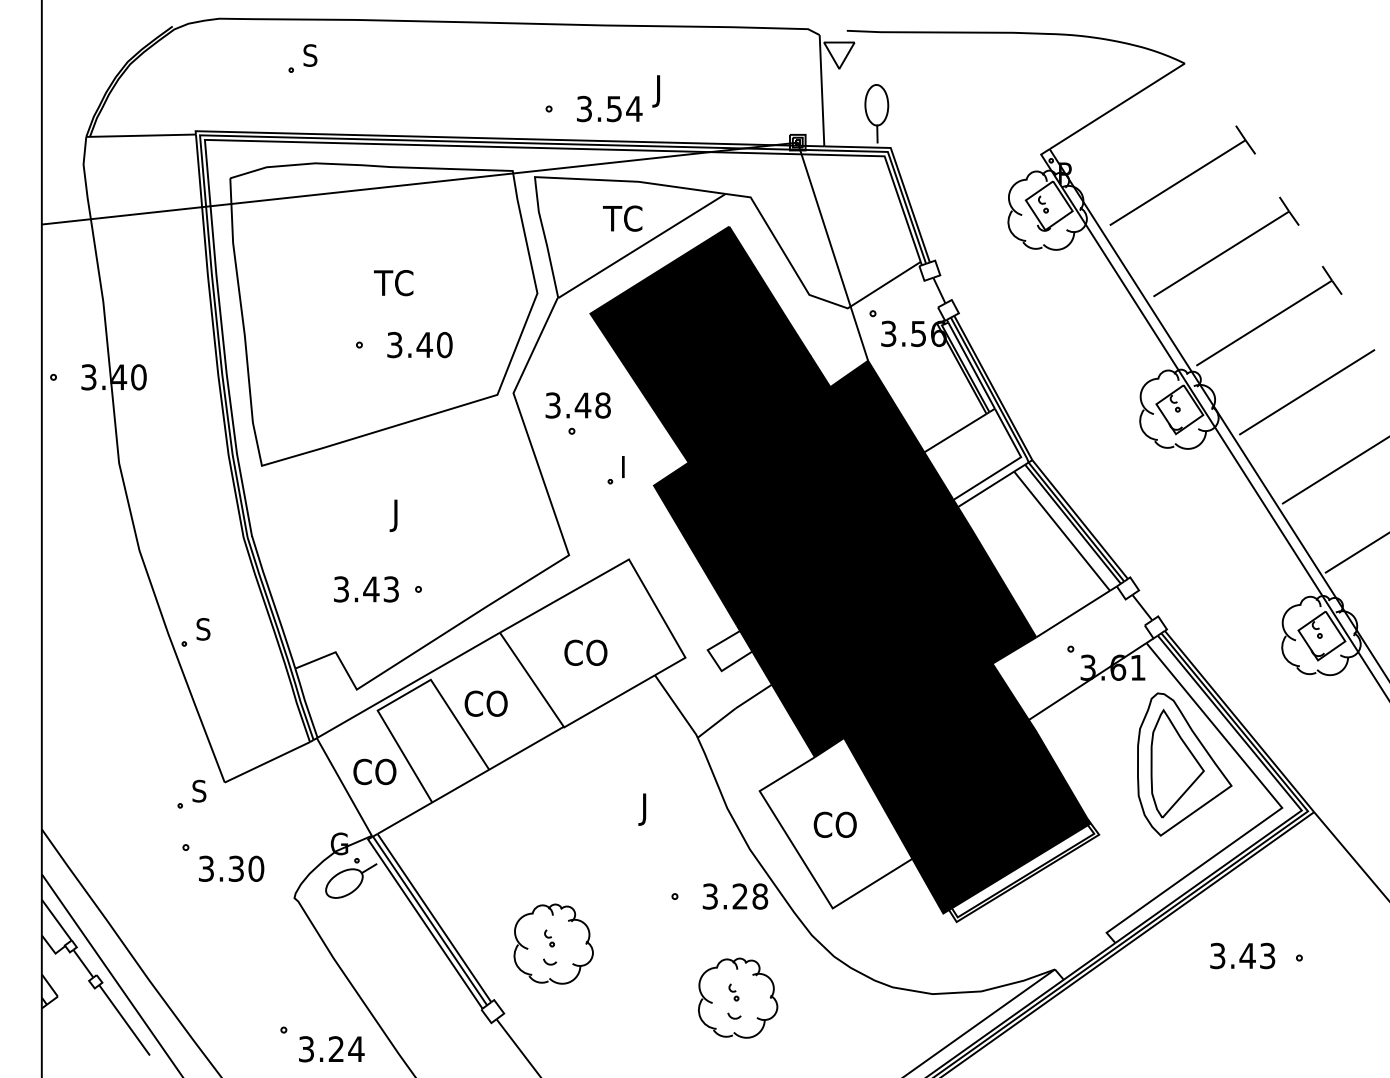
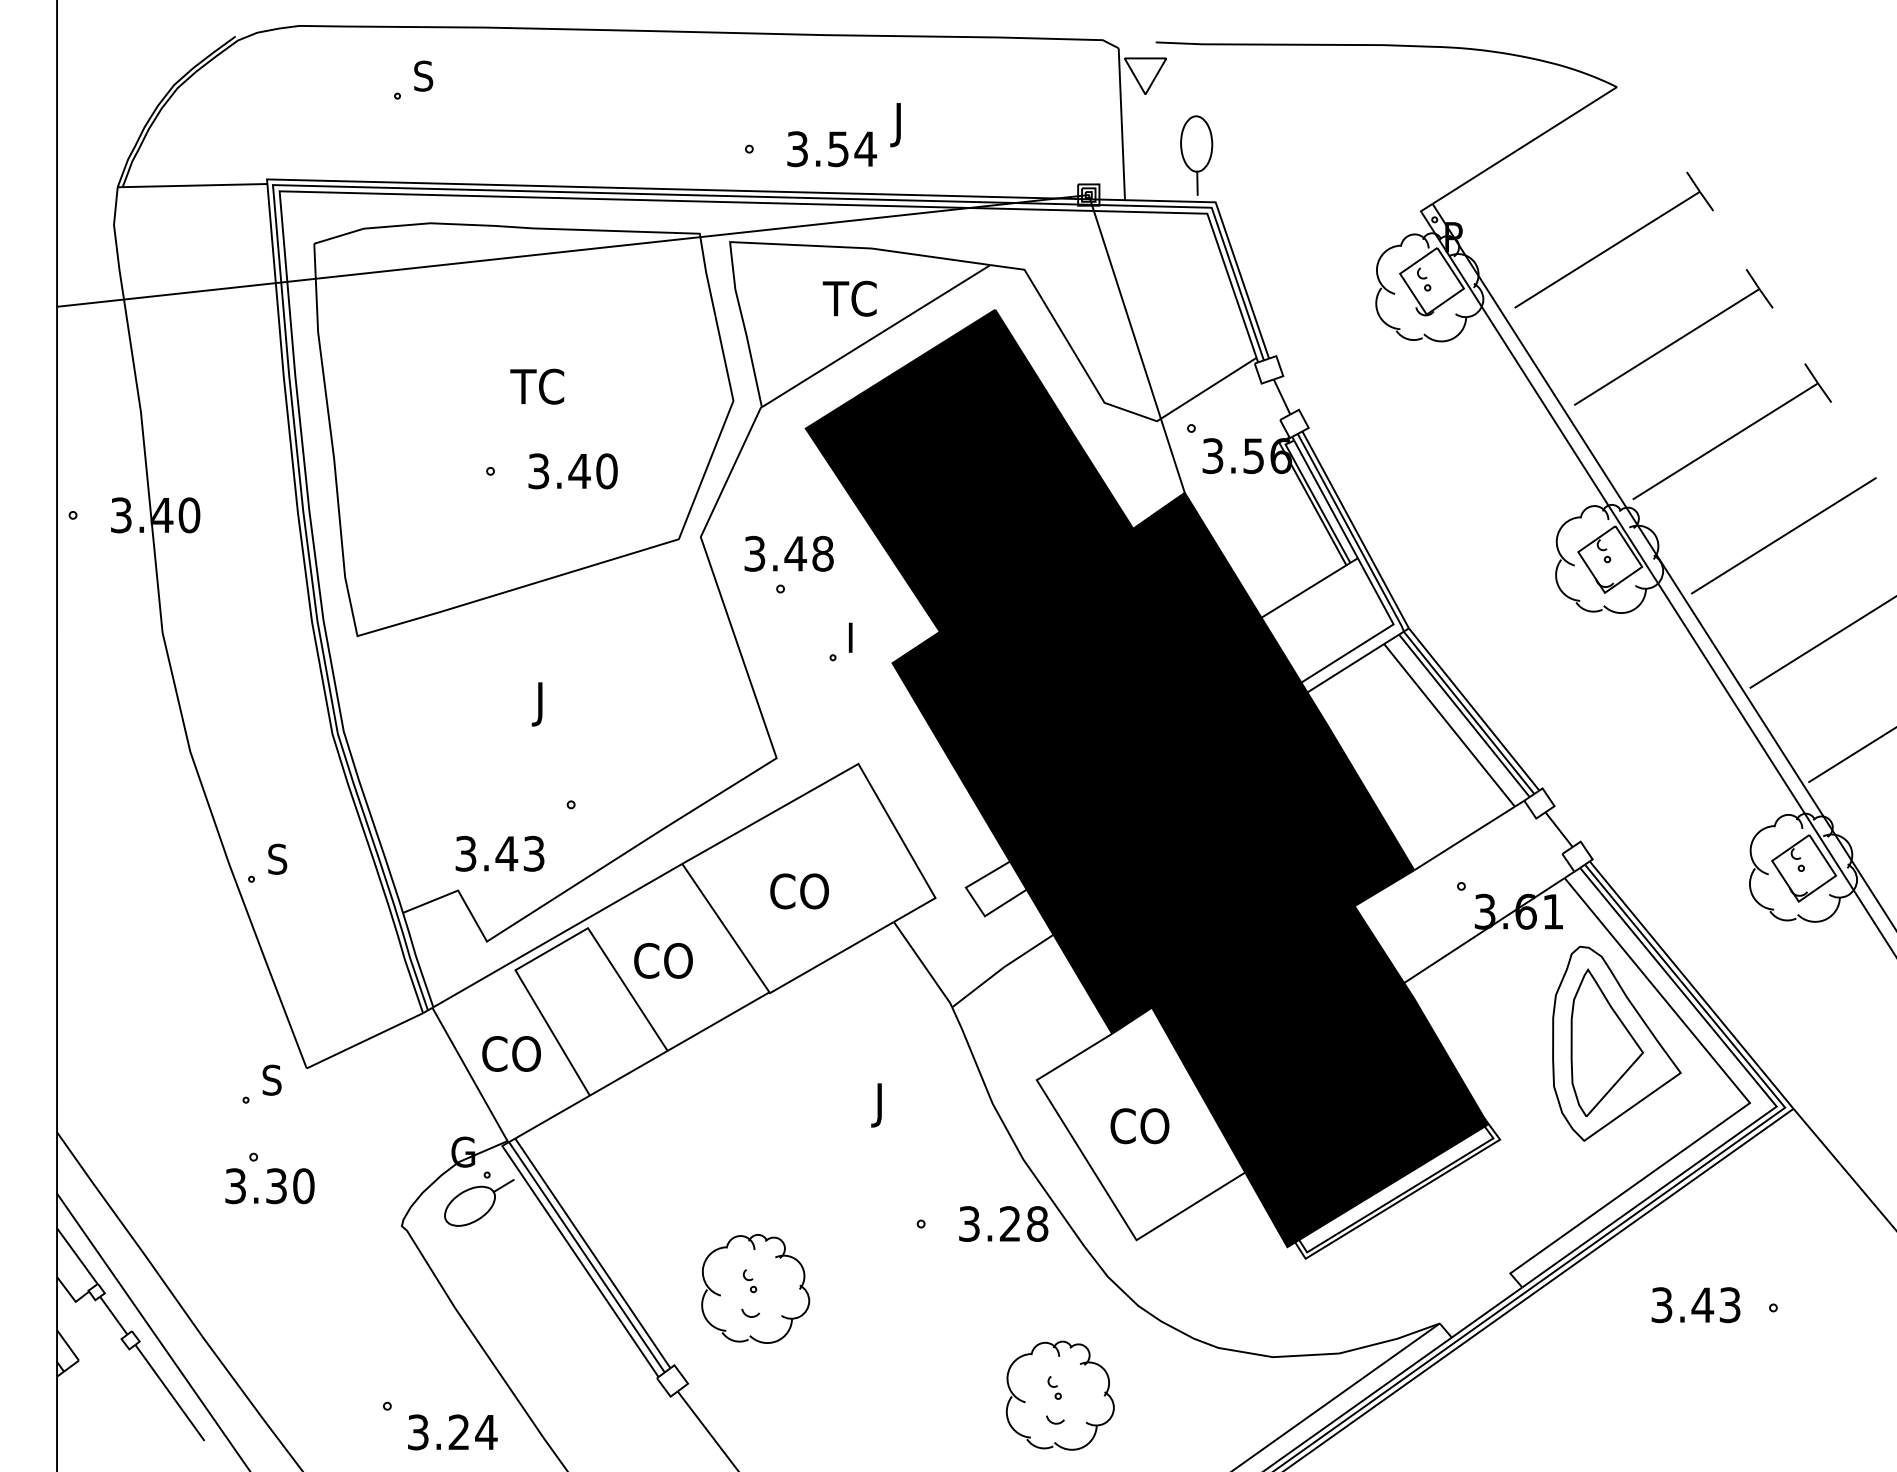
text: (366, 589) -> (499, 853), moved
text: (231, 869) -> (269, 1186), moved
part: (737, 998) -> (1059, 1395), moved

